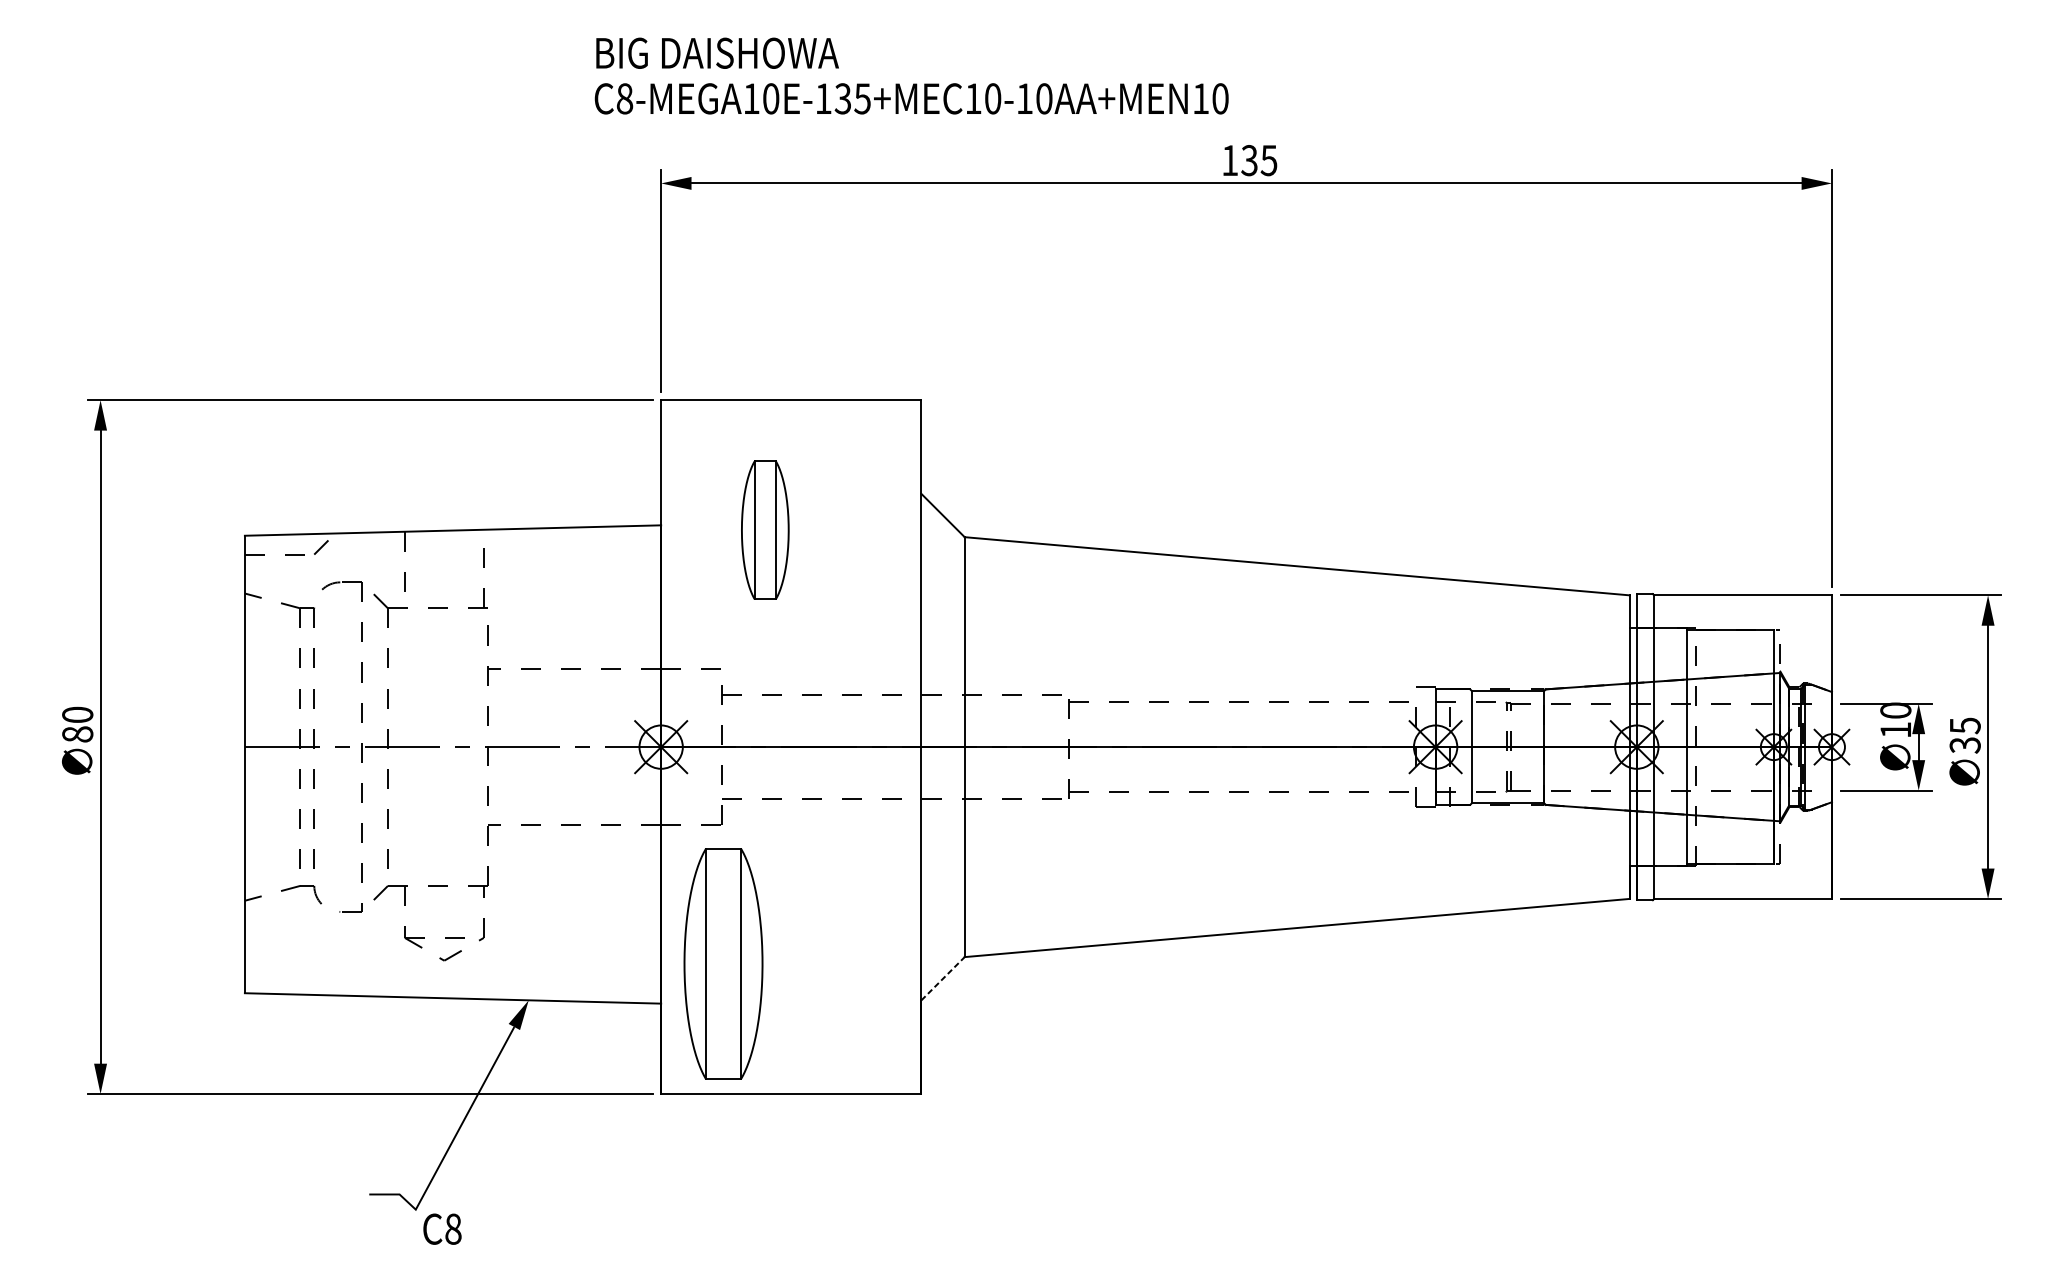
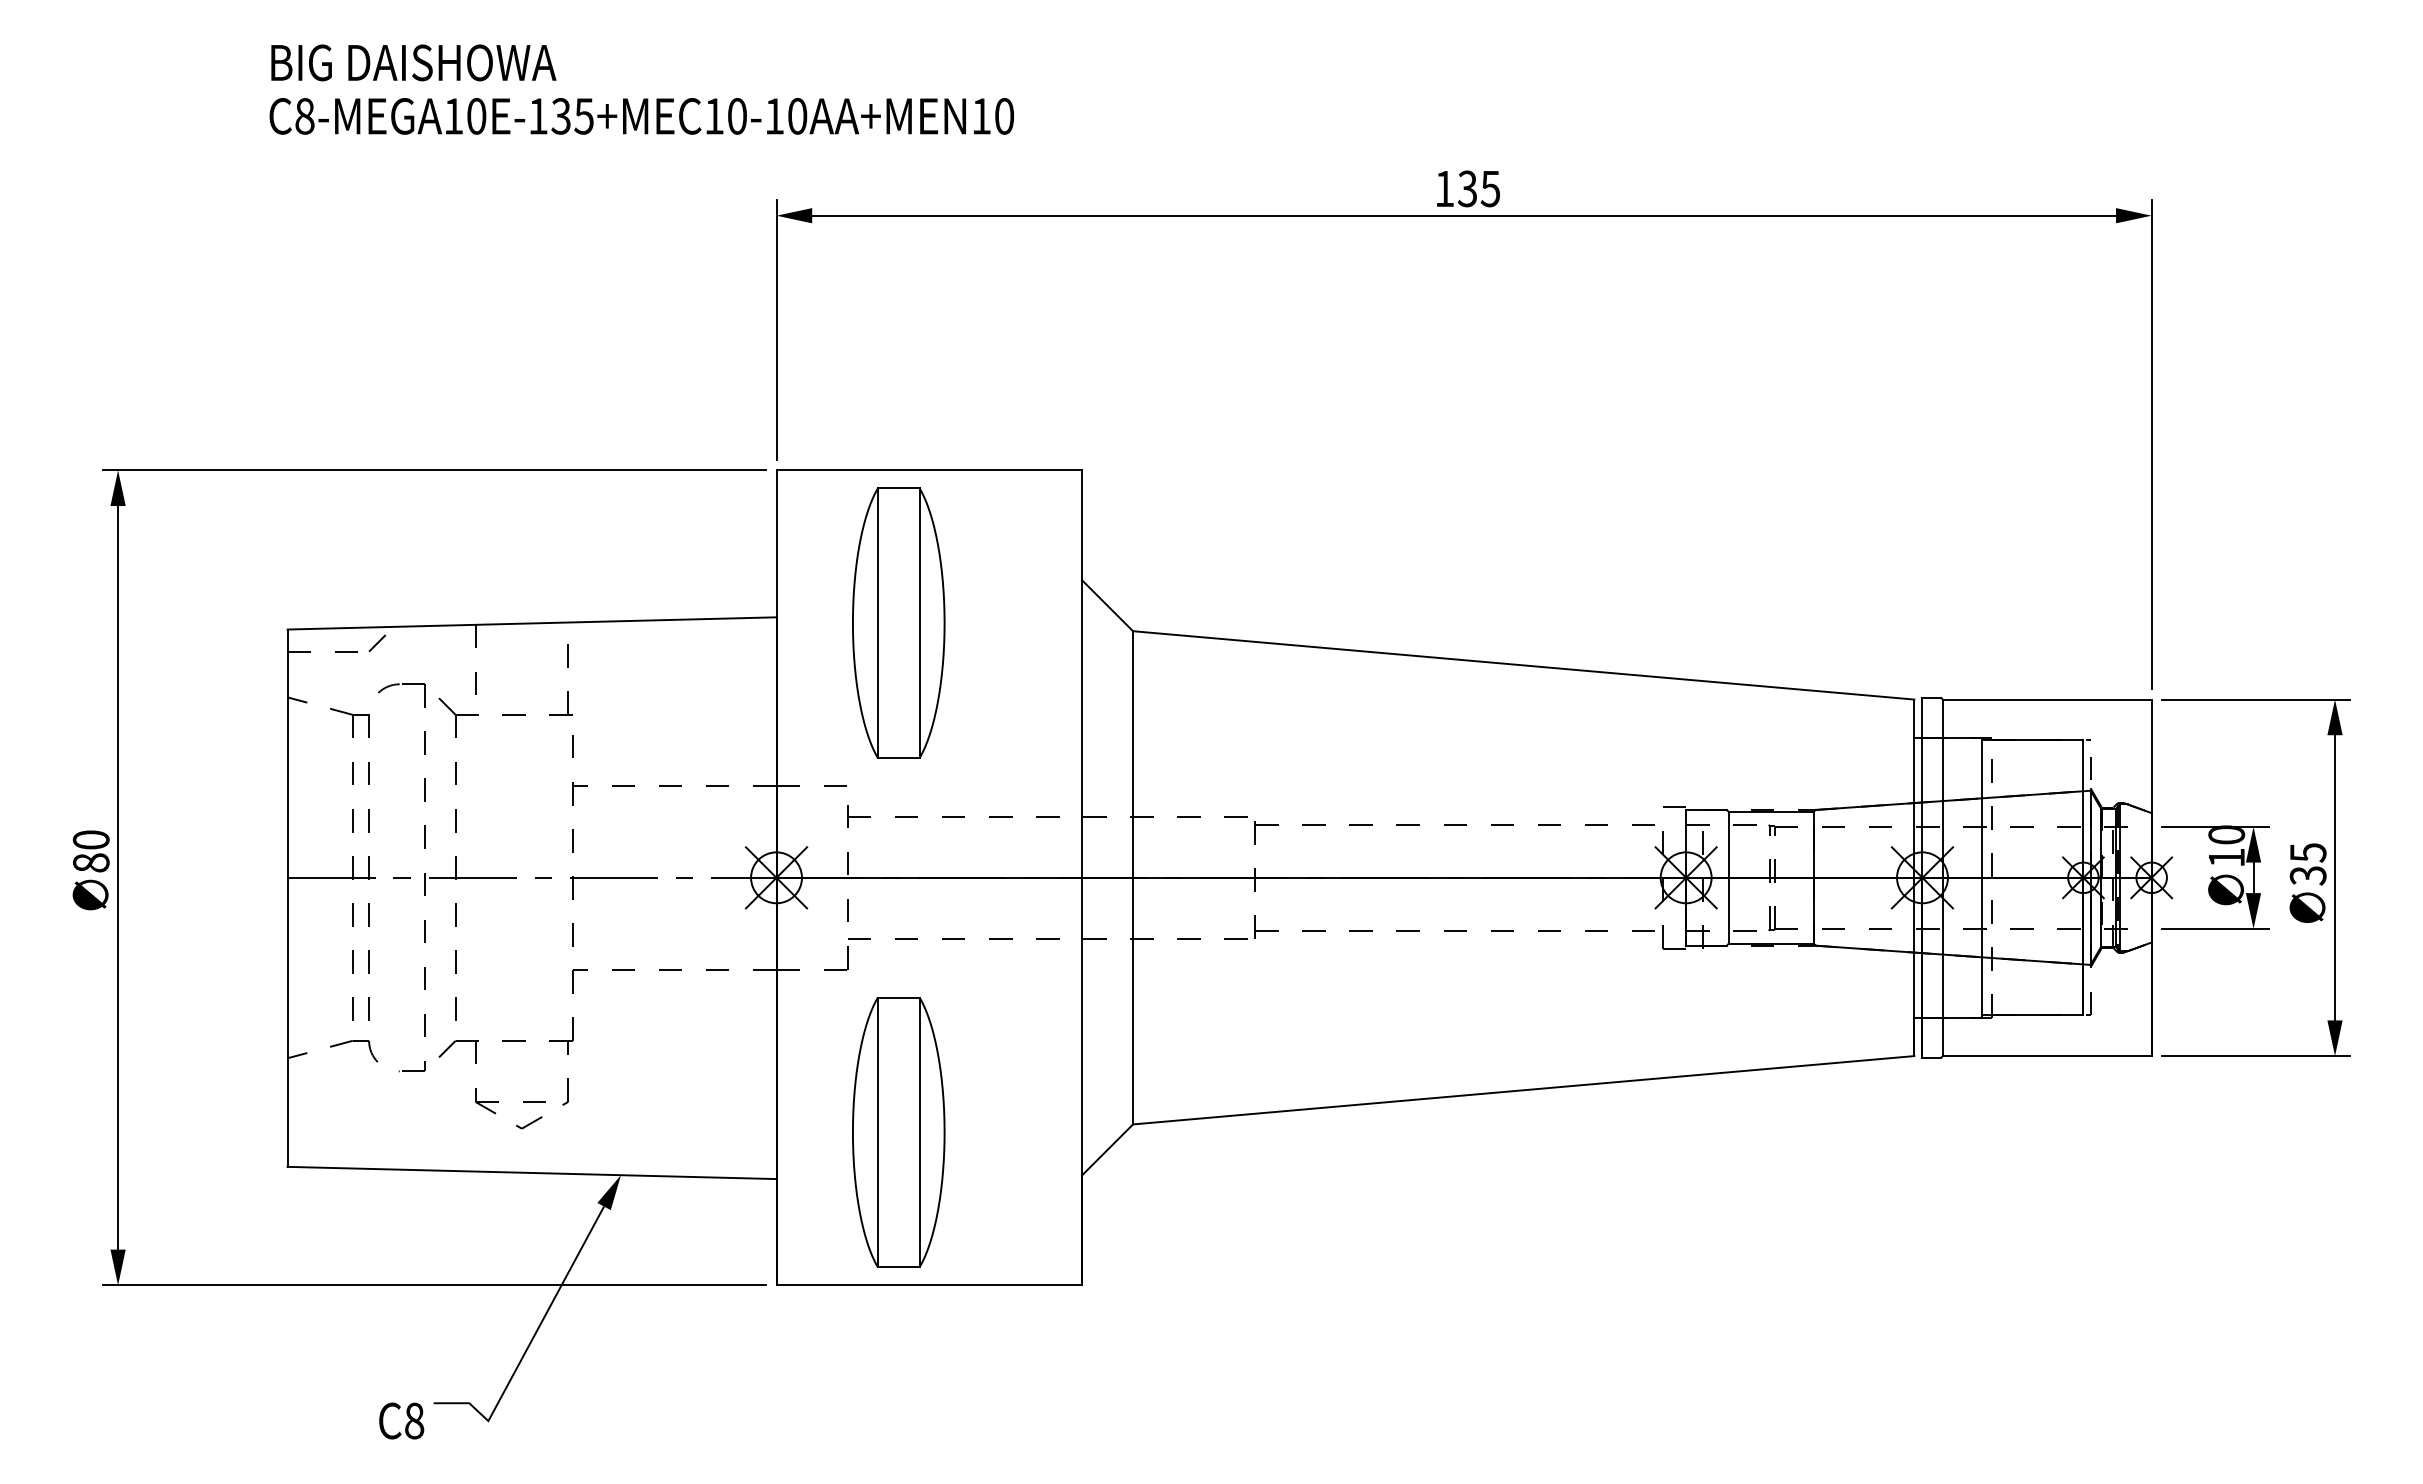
text: (911, 75) -> (641, 89), moved
part: (765, 529) -> (898, 622), size x1.67
part: (723, 963) -> (898, 1132), moved
line: (942, 978) -> (1107, 1149), dashed -> solid
text: (442, 1228) -> (401, 1420), moved

